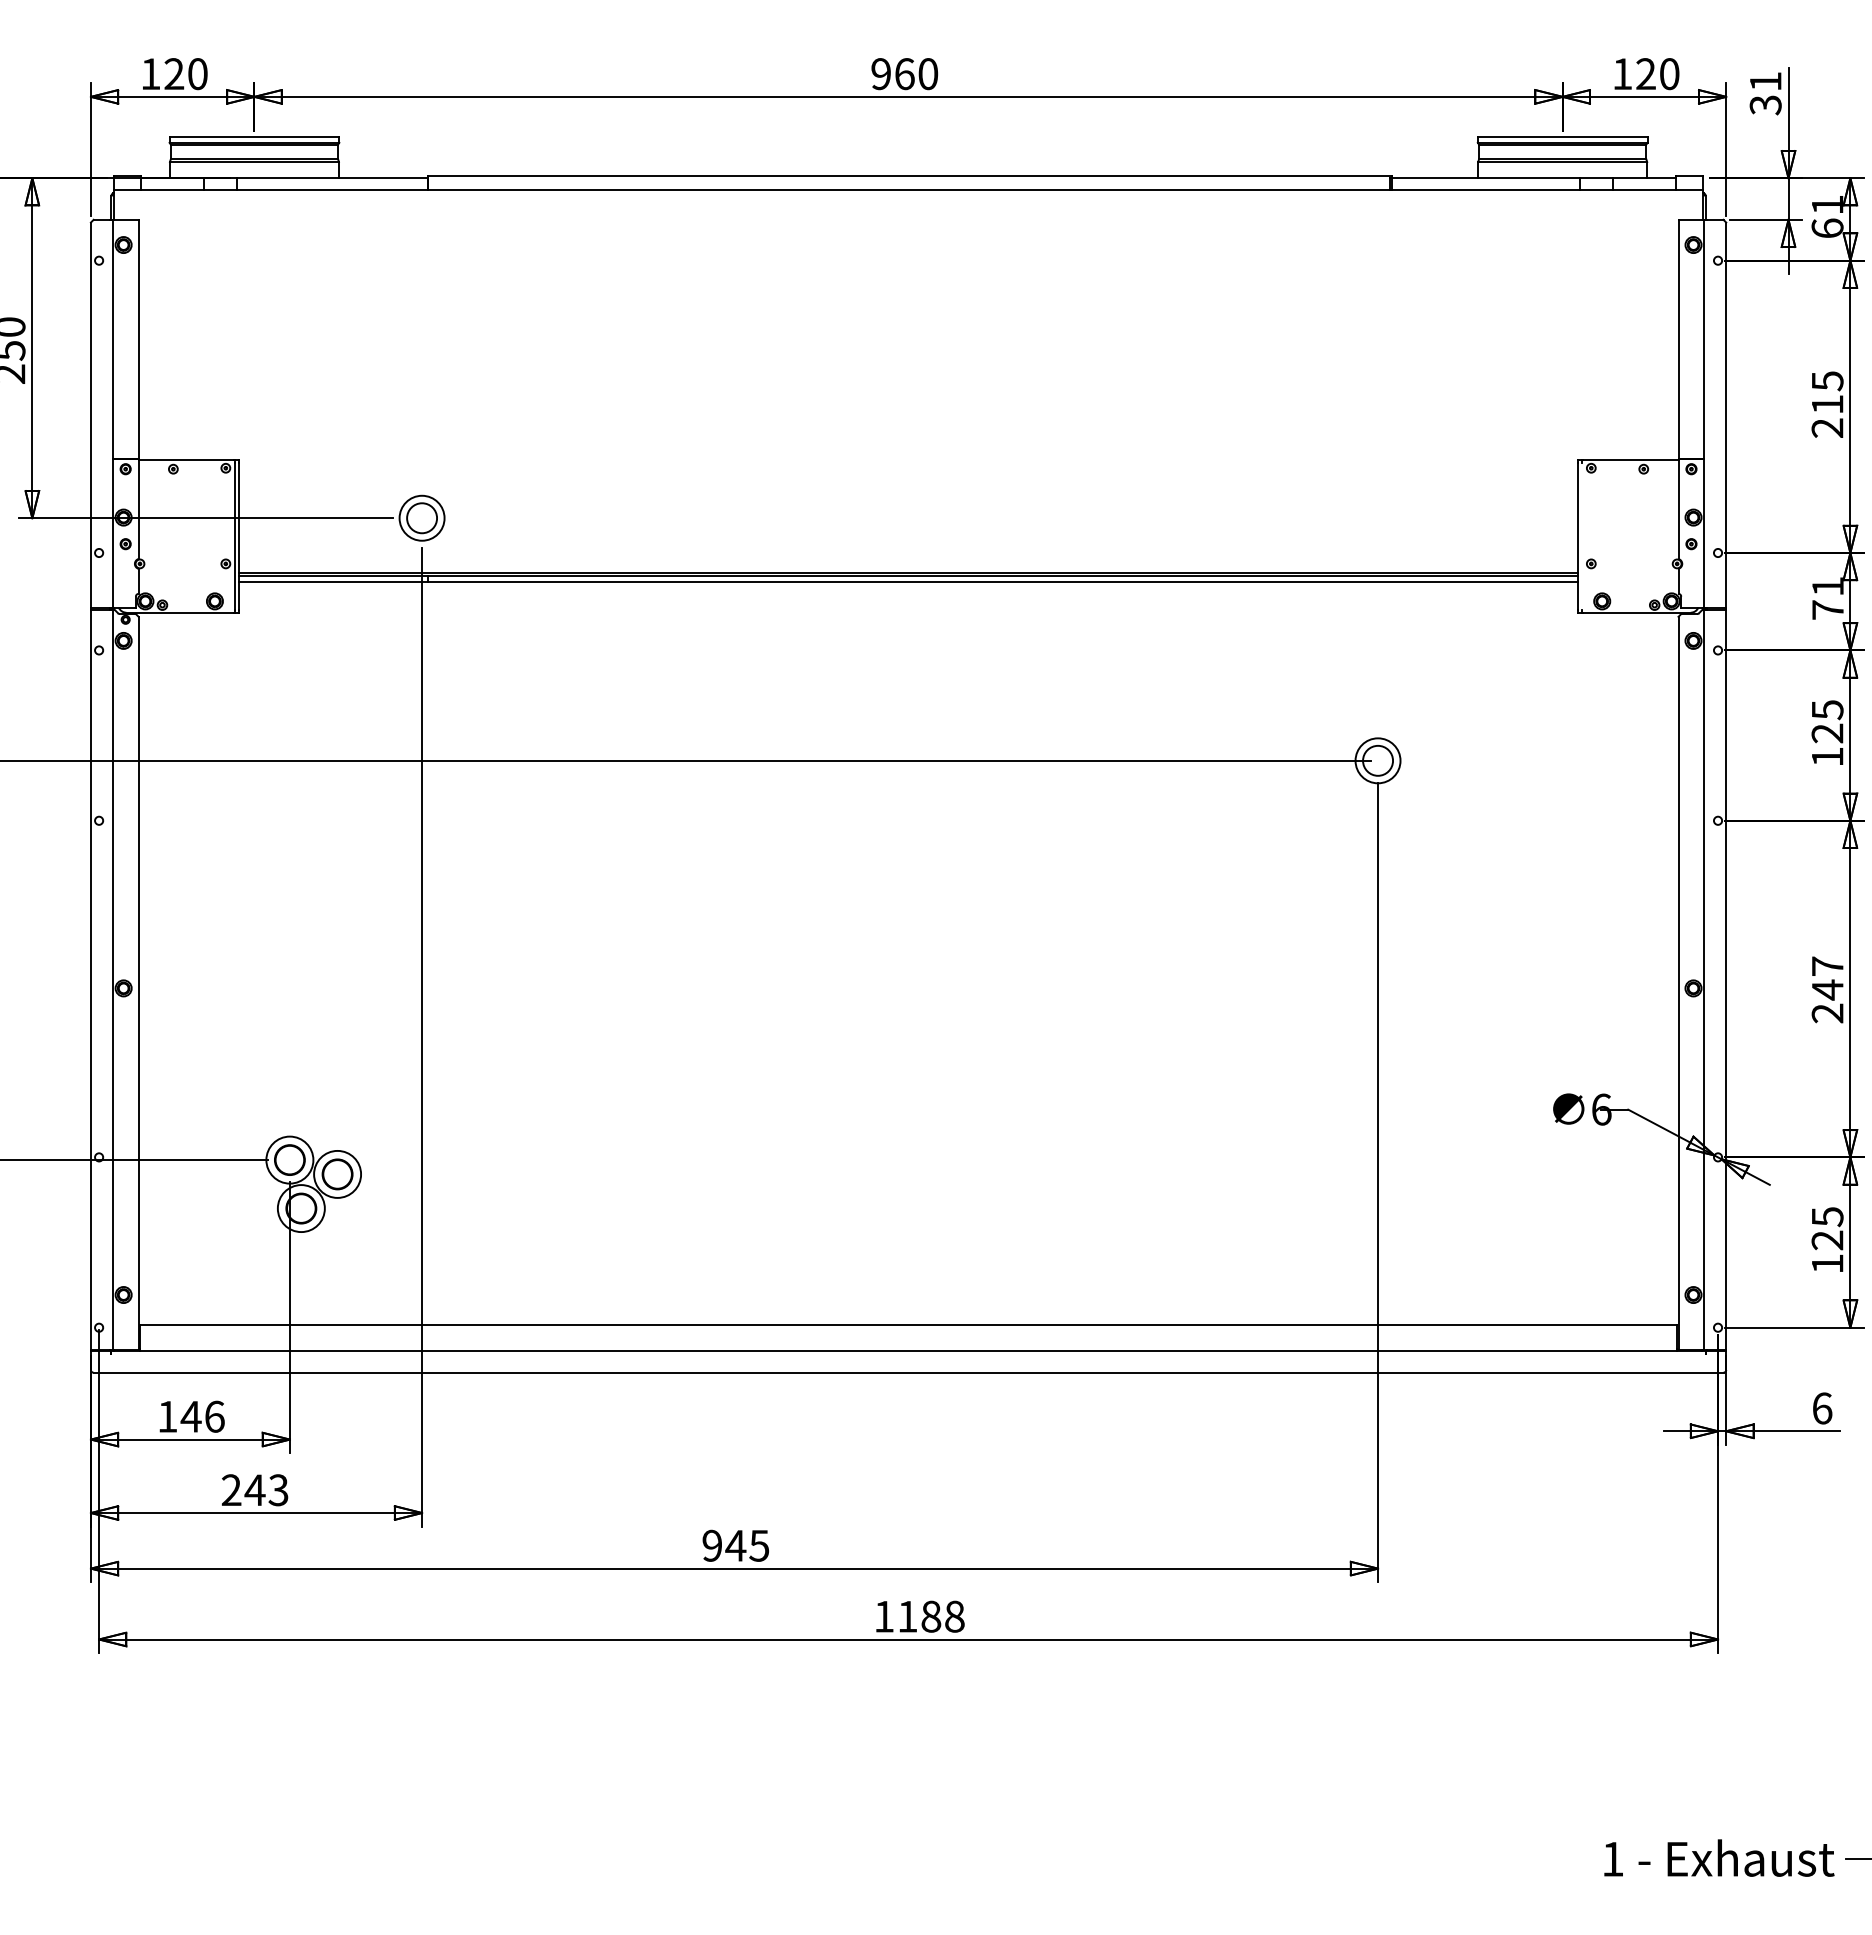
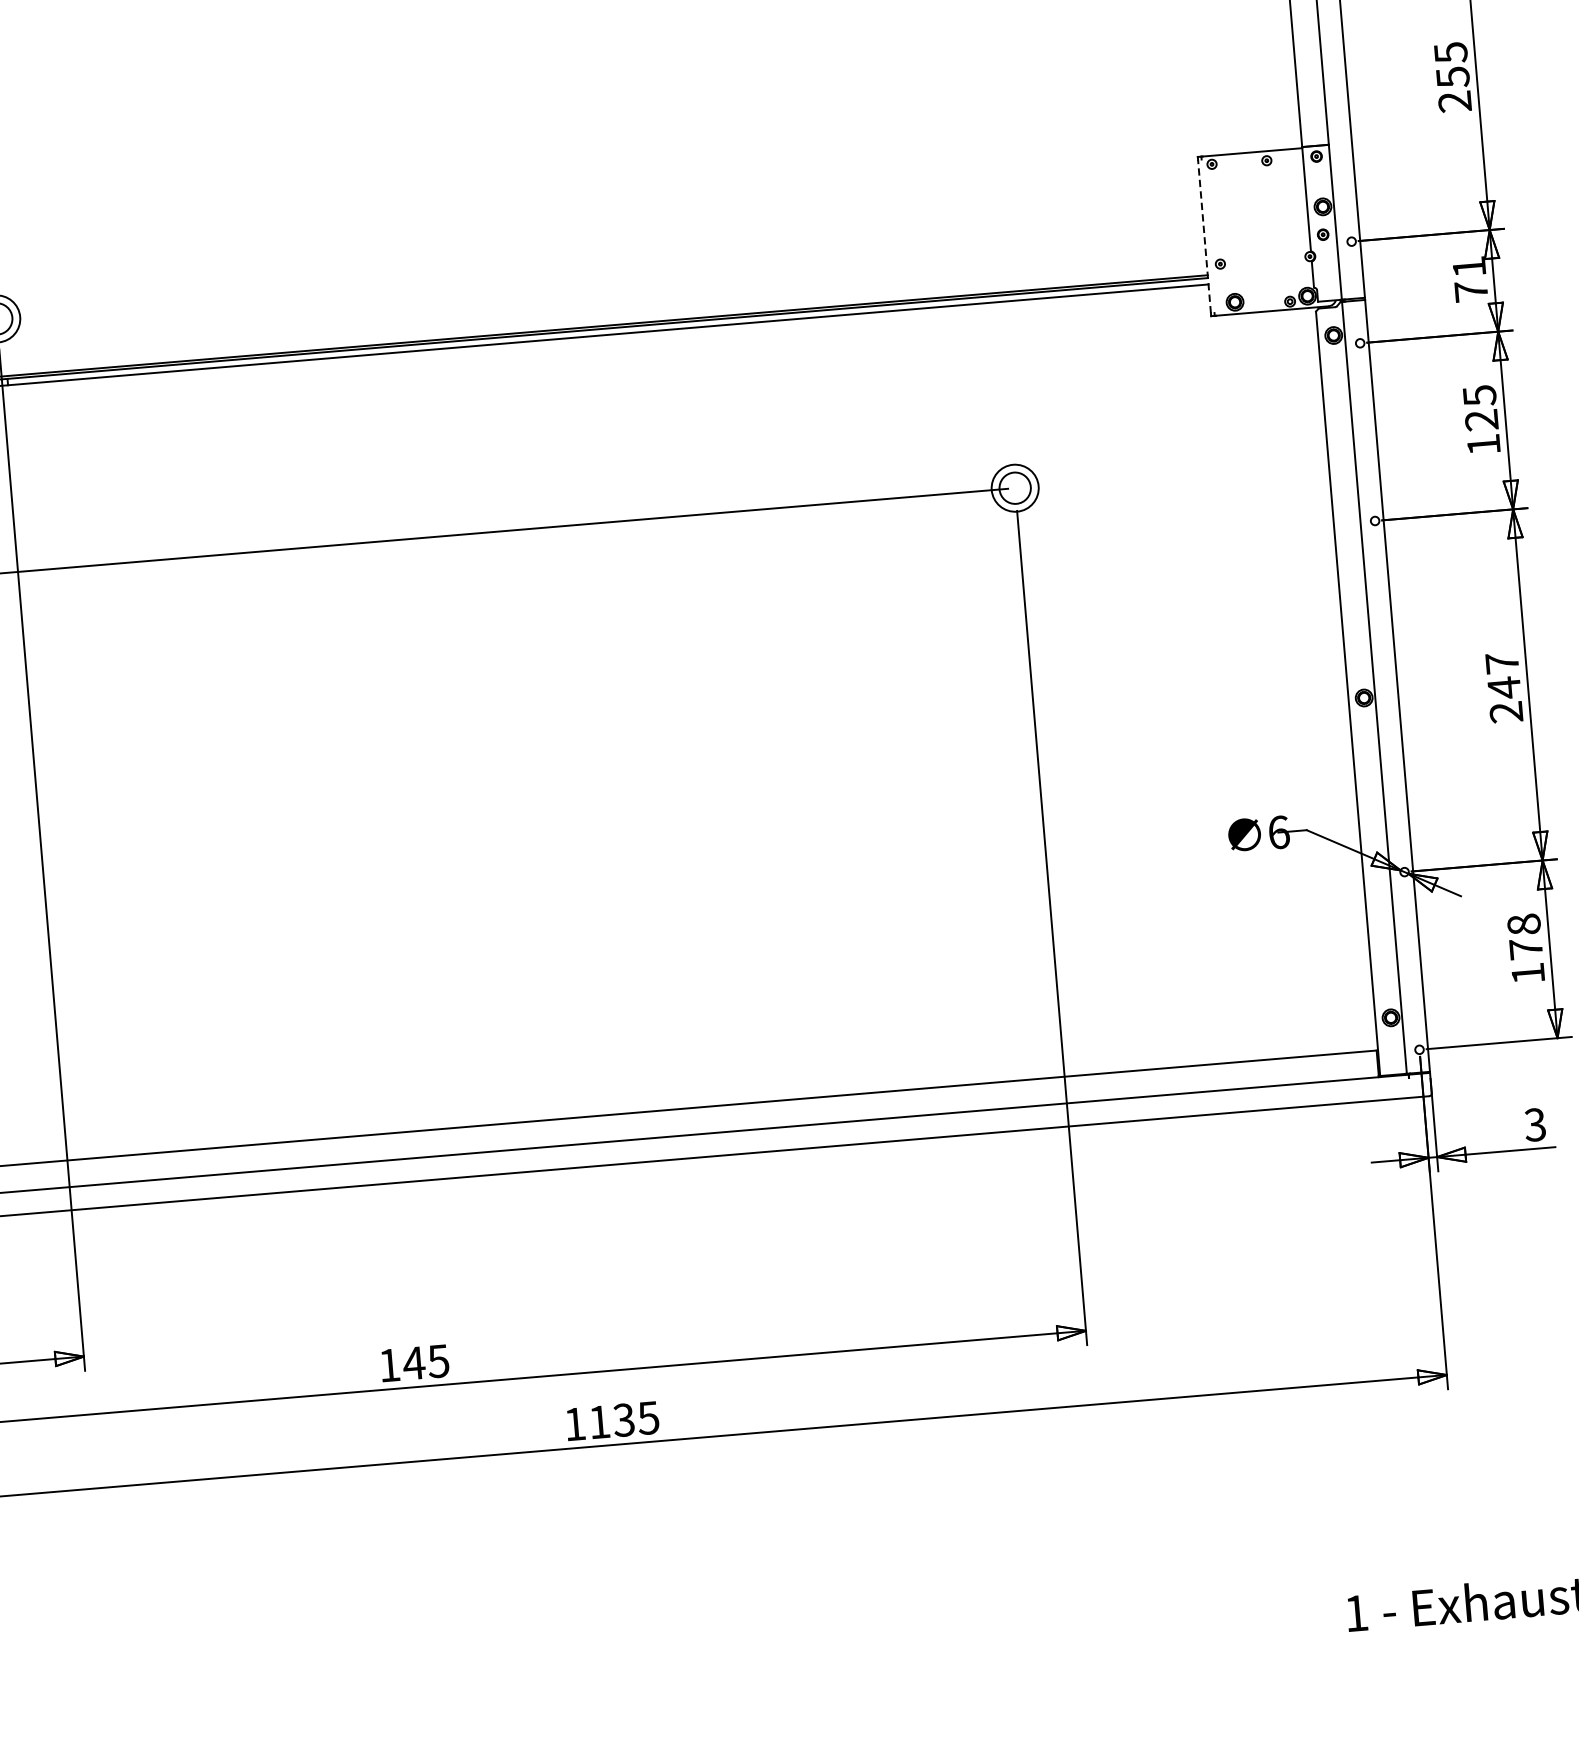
text: (1827, 404) -> (1452, 77), 215 -> 255
line: (1578, 536) -> (1204, 236), solid -> dashed
text: (1827, 1228) -> (1525, 936), 125 -> 178
text: (1822, 1408) -> (1535, 1124), 6 -> 3
text: (711, 1545) -> (388, 1365), 945 -> 145
text: (942, 1616) -> (635, 1418), 1188 -> 1135

